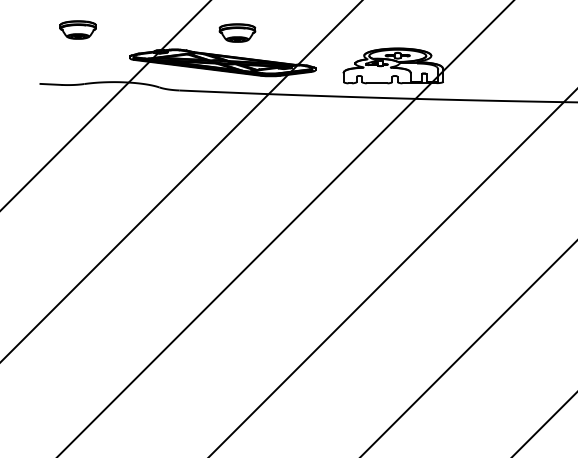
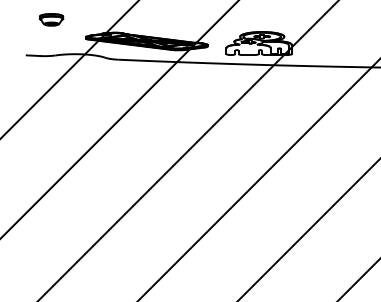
part: (237, 32) -> (156, 21), removed

